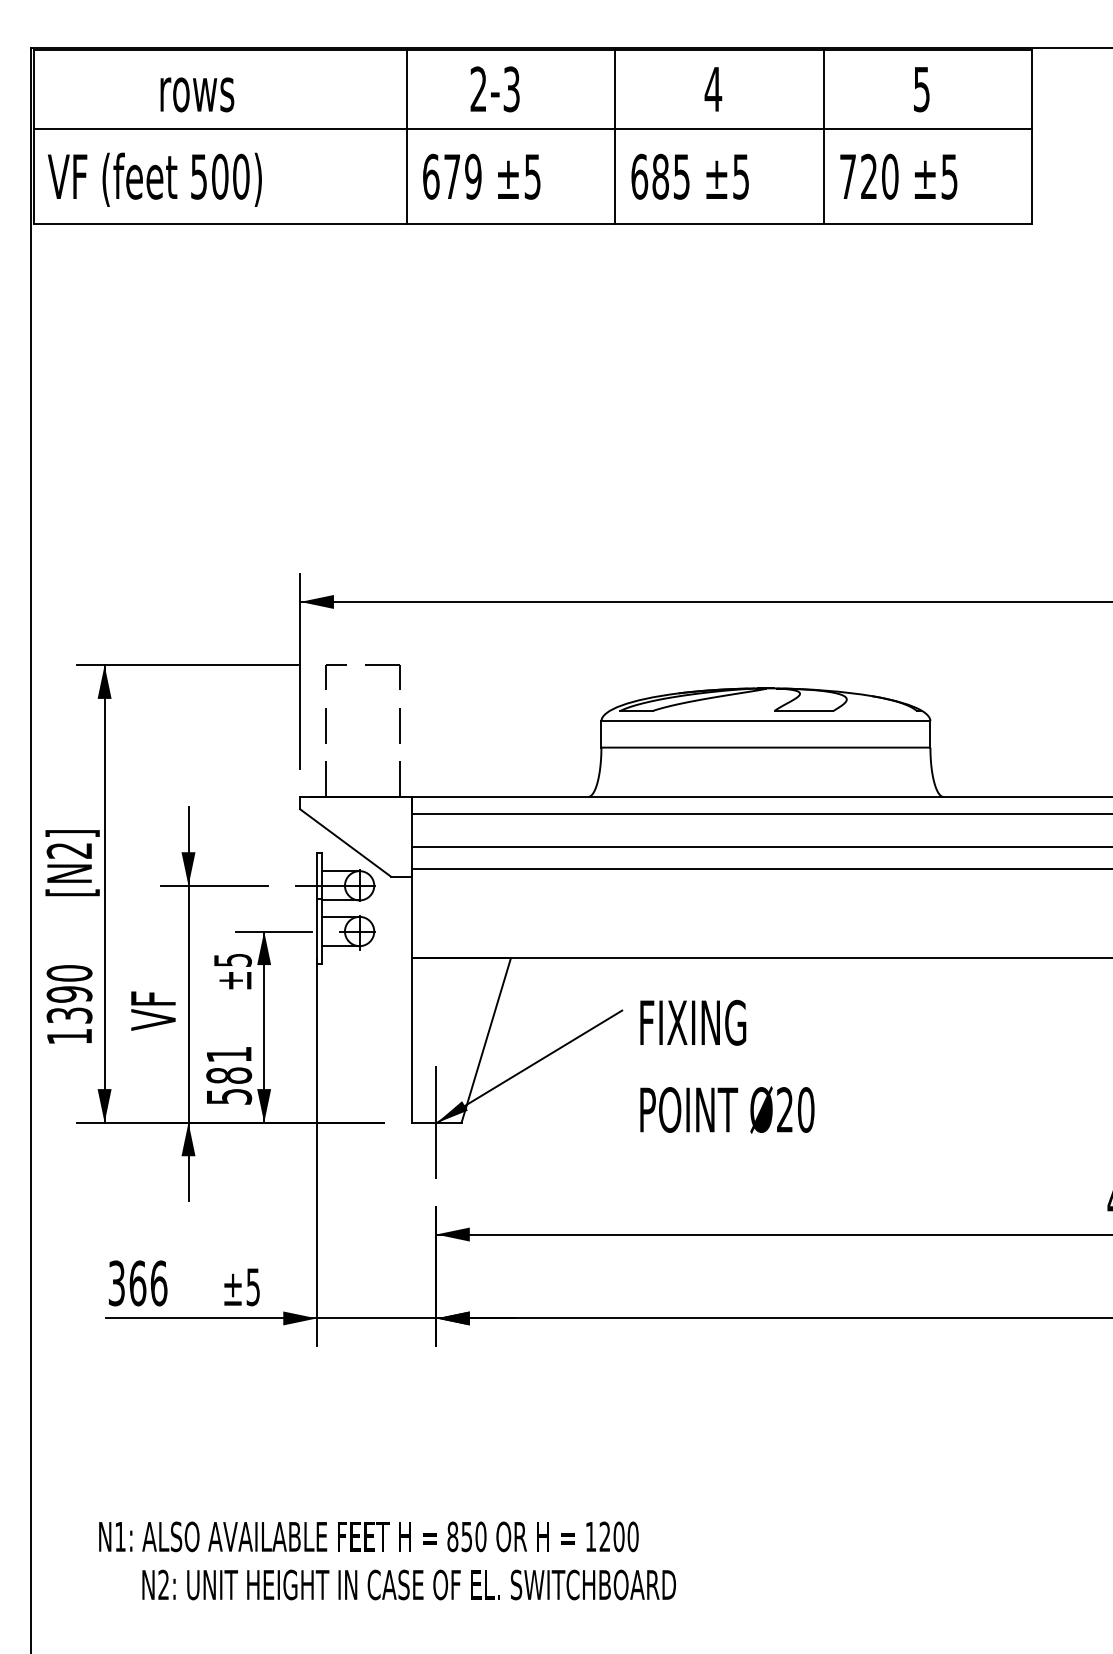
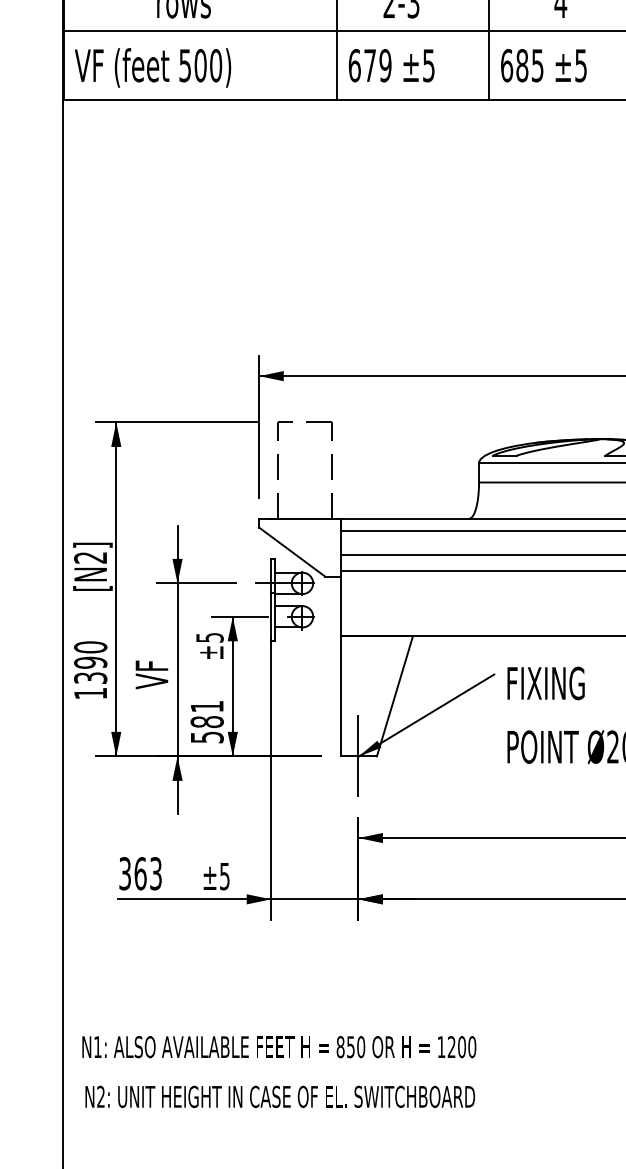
text: (158, 1283) -> (155, 873), 366 -> 363
text: (368, 1536) -> (279, 1046), moved
text: (408, 1584) -> (279, 1096), moved

